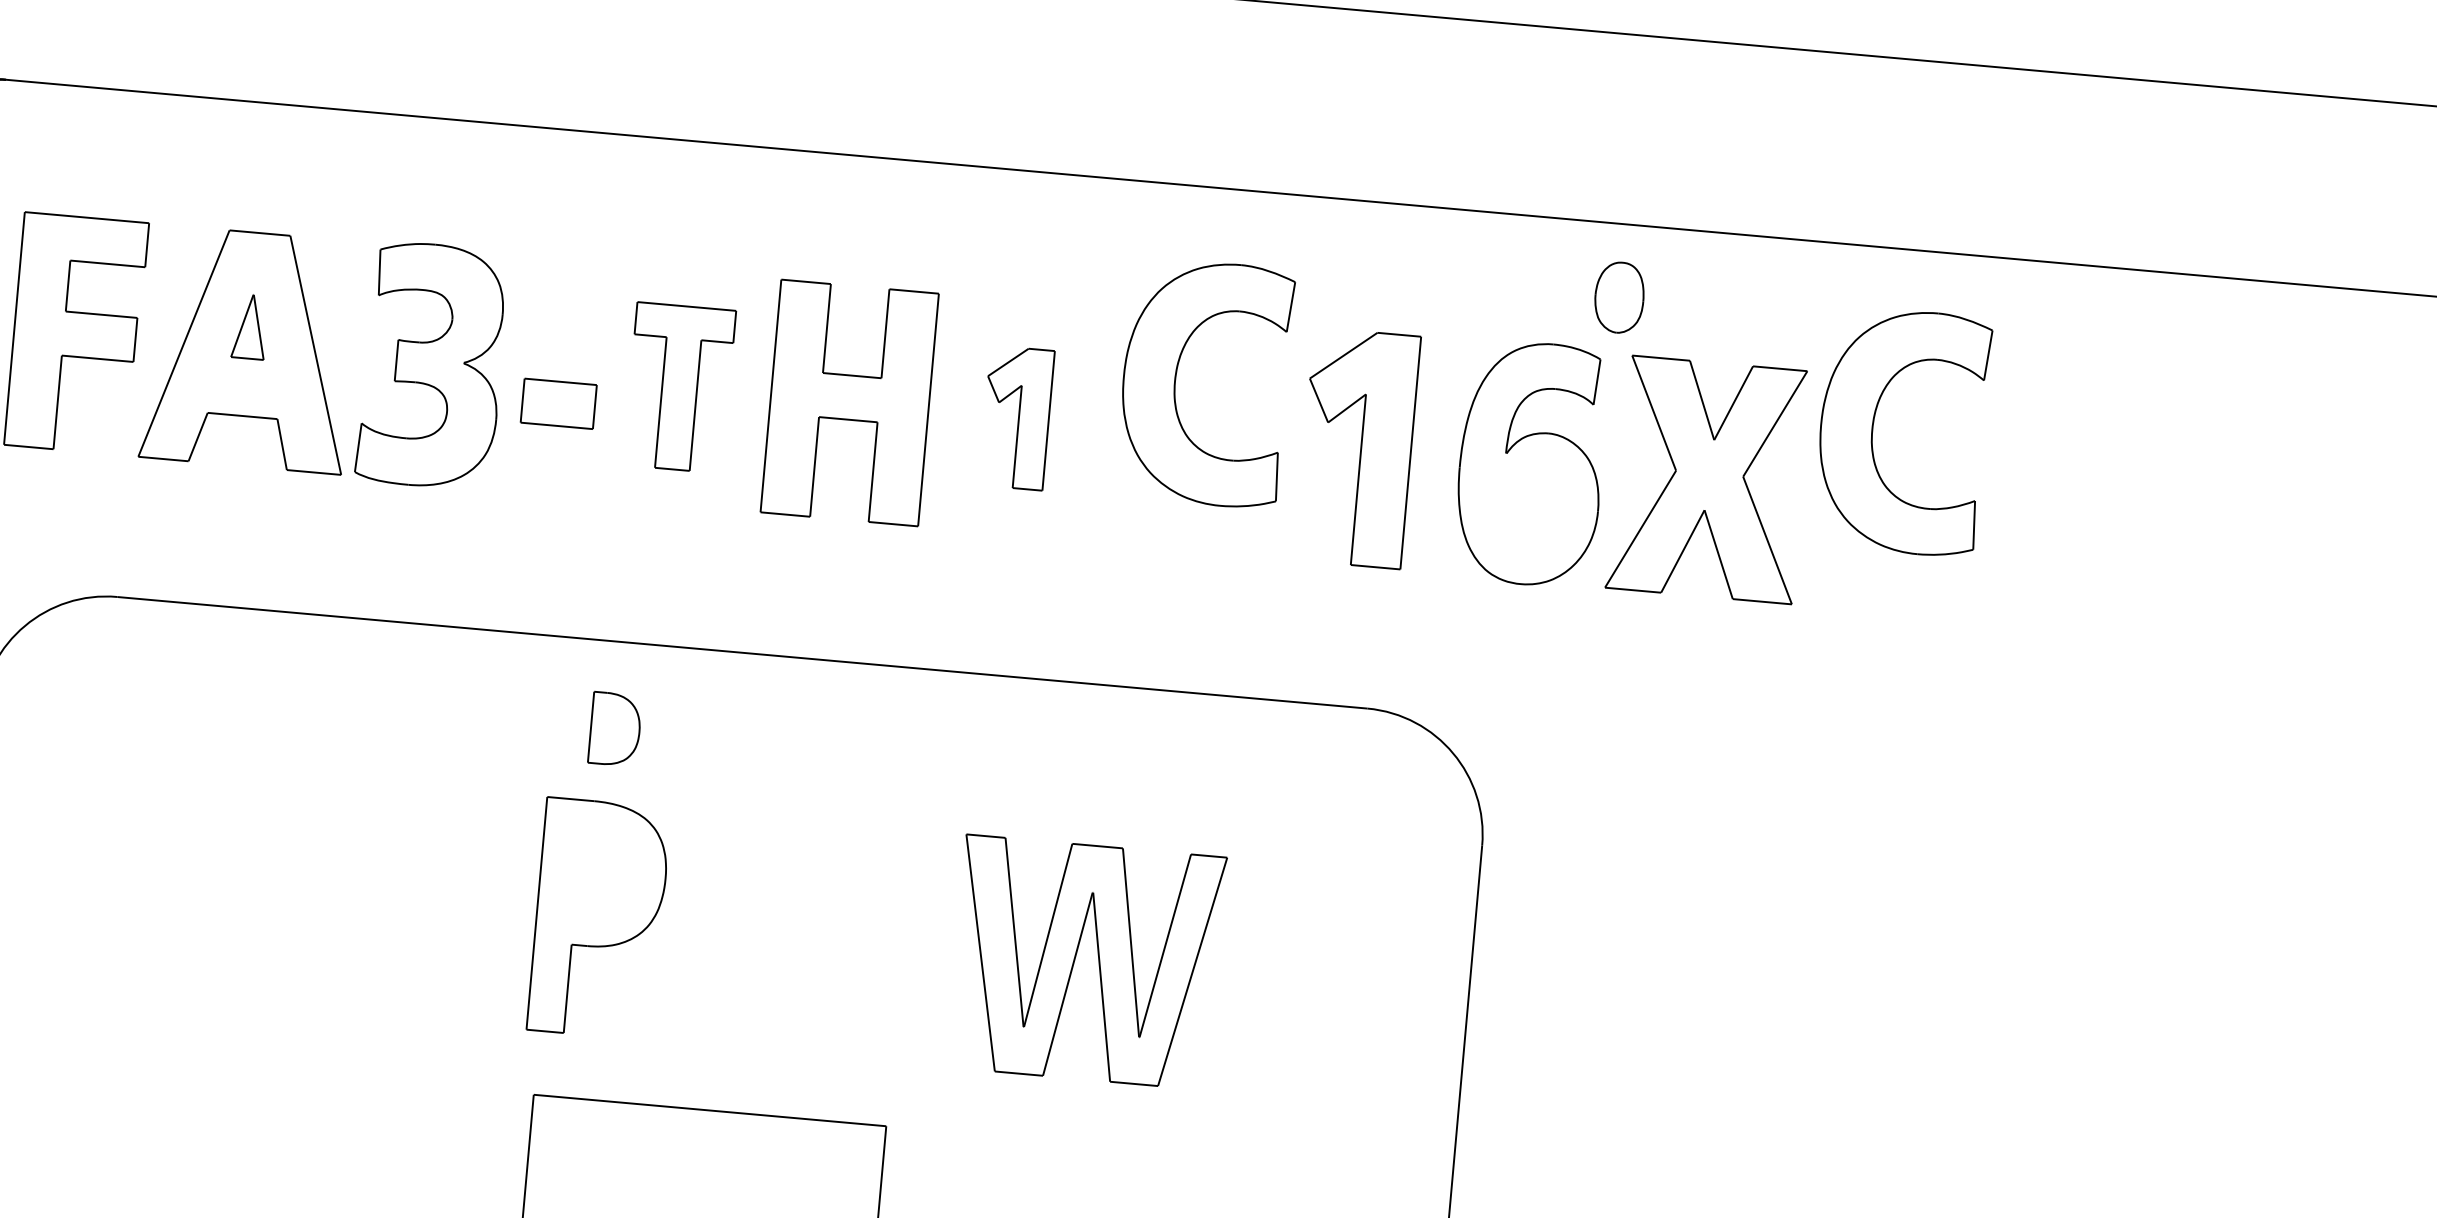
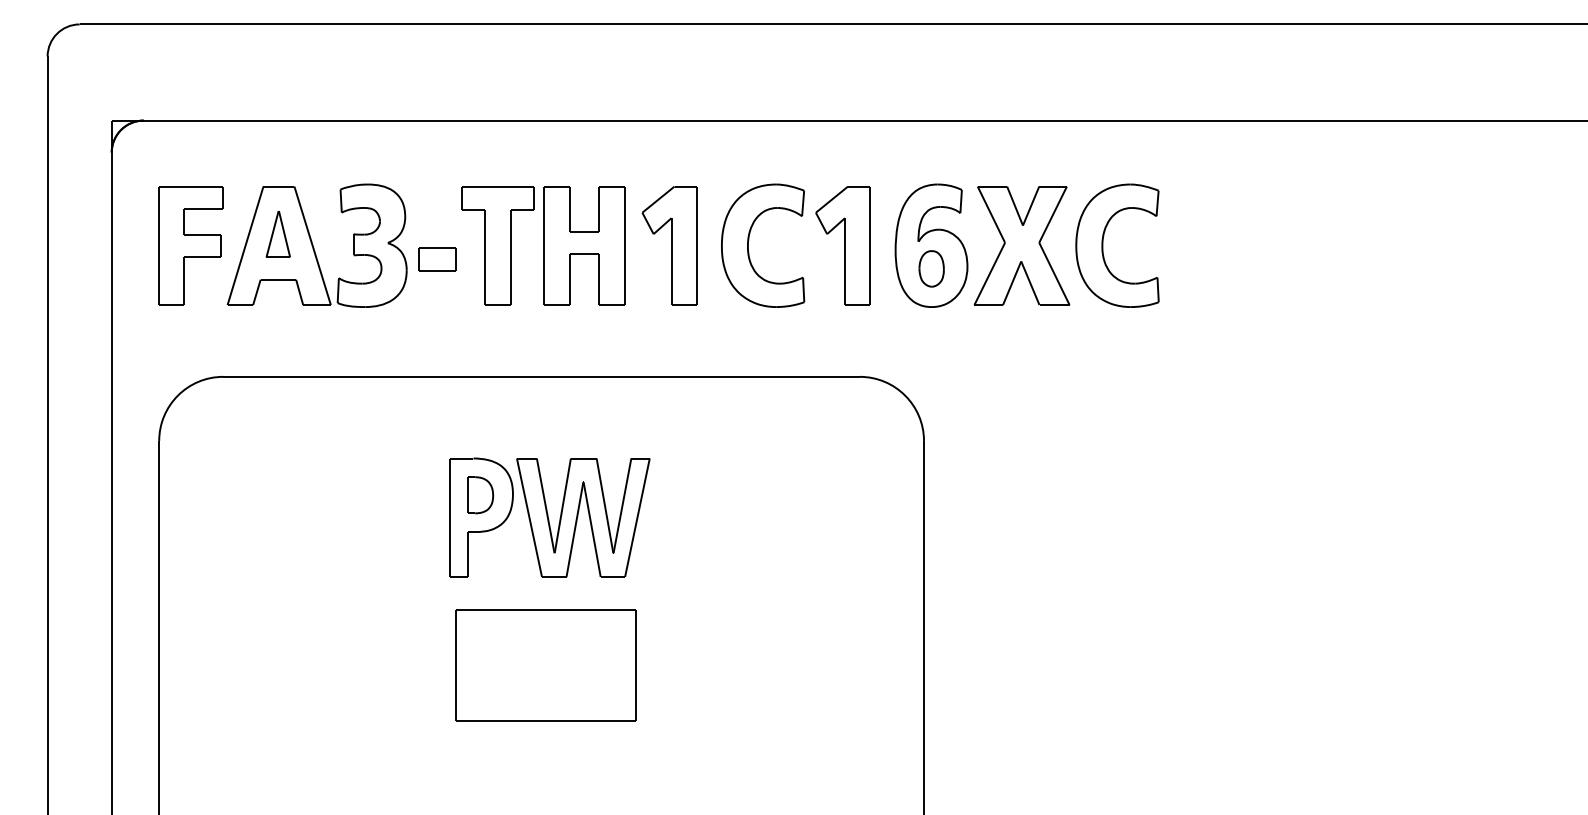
part: (1619, 296) -> (931, 268), moved
part: (248, 326) -> (277, 234), size x1.43
part: (1179, 370) -> (749, 240), moved
part: (678, 387) -> (497, 245), size x1.43
part: (1016, 417) -> (669, 245), size x1.67
part: (1874, 428) -> (1103, 245), moved
part: (614, 729) -> (480, 495), moved
part: (1086, 961) -> (583, 517), moved

